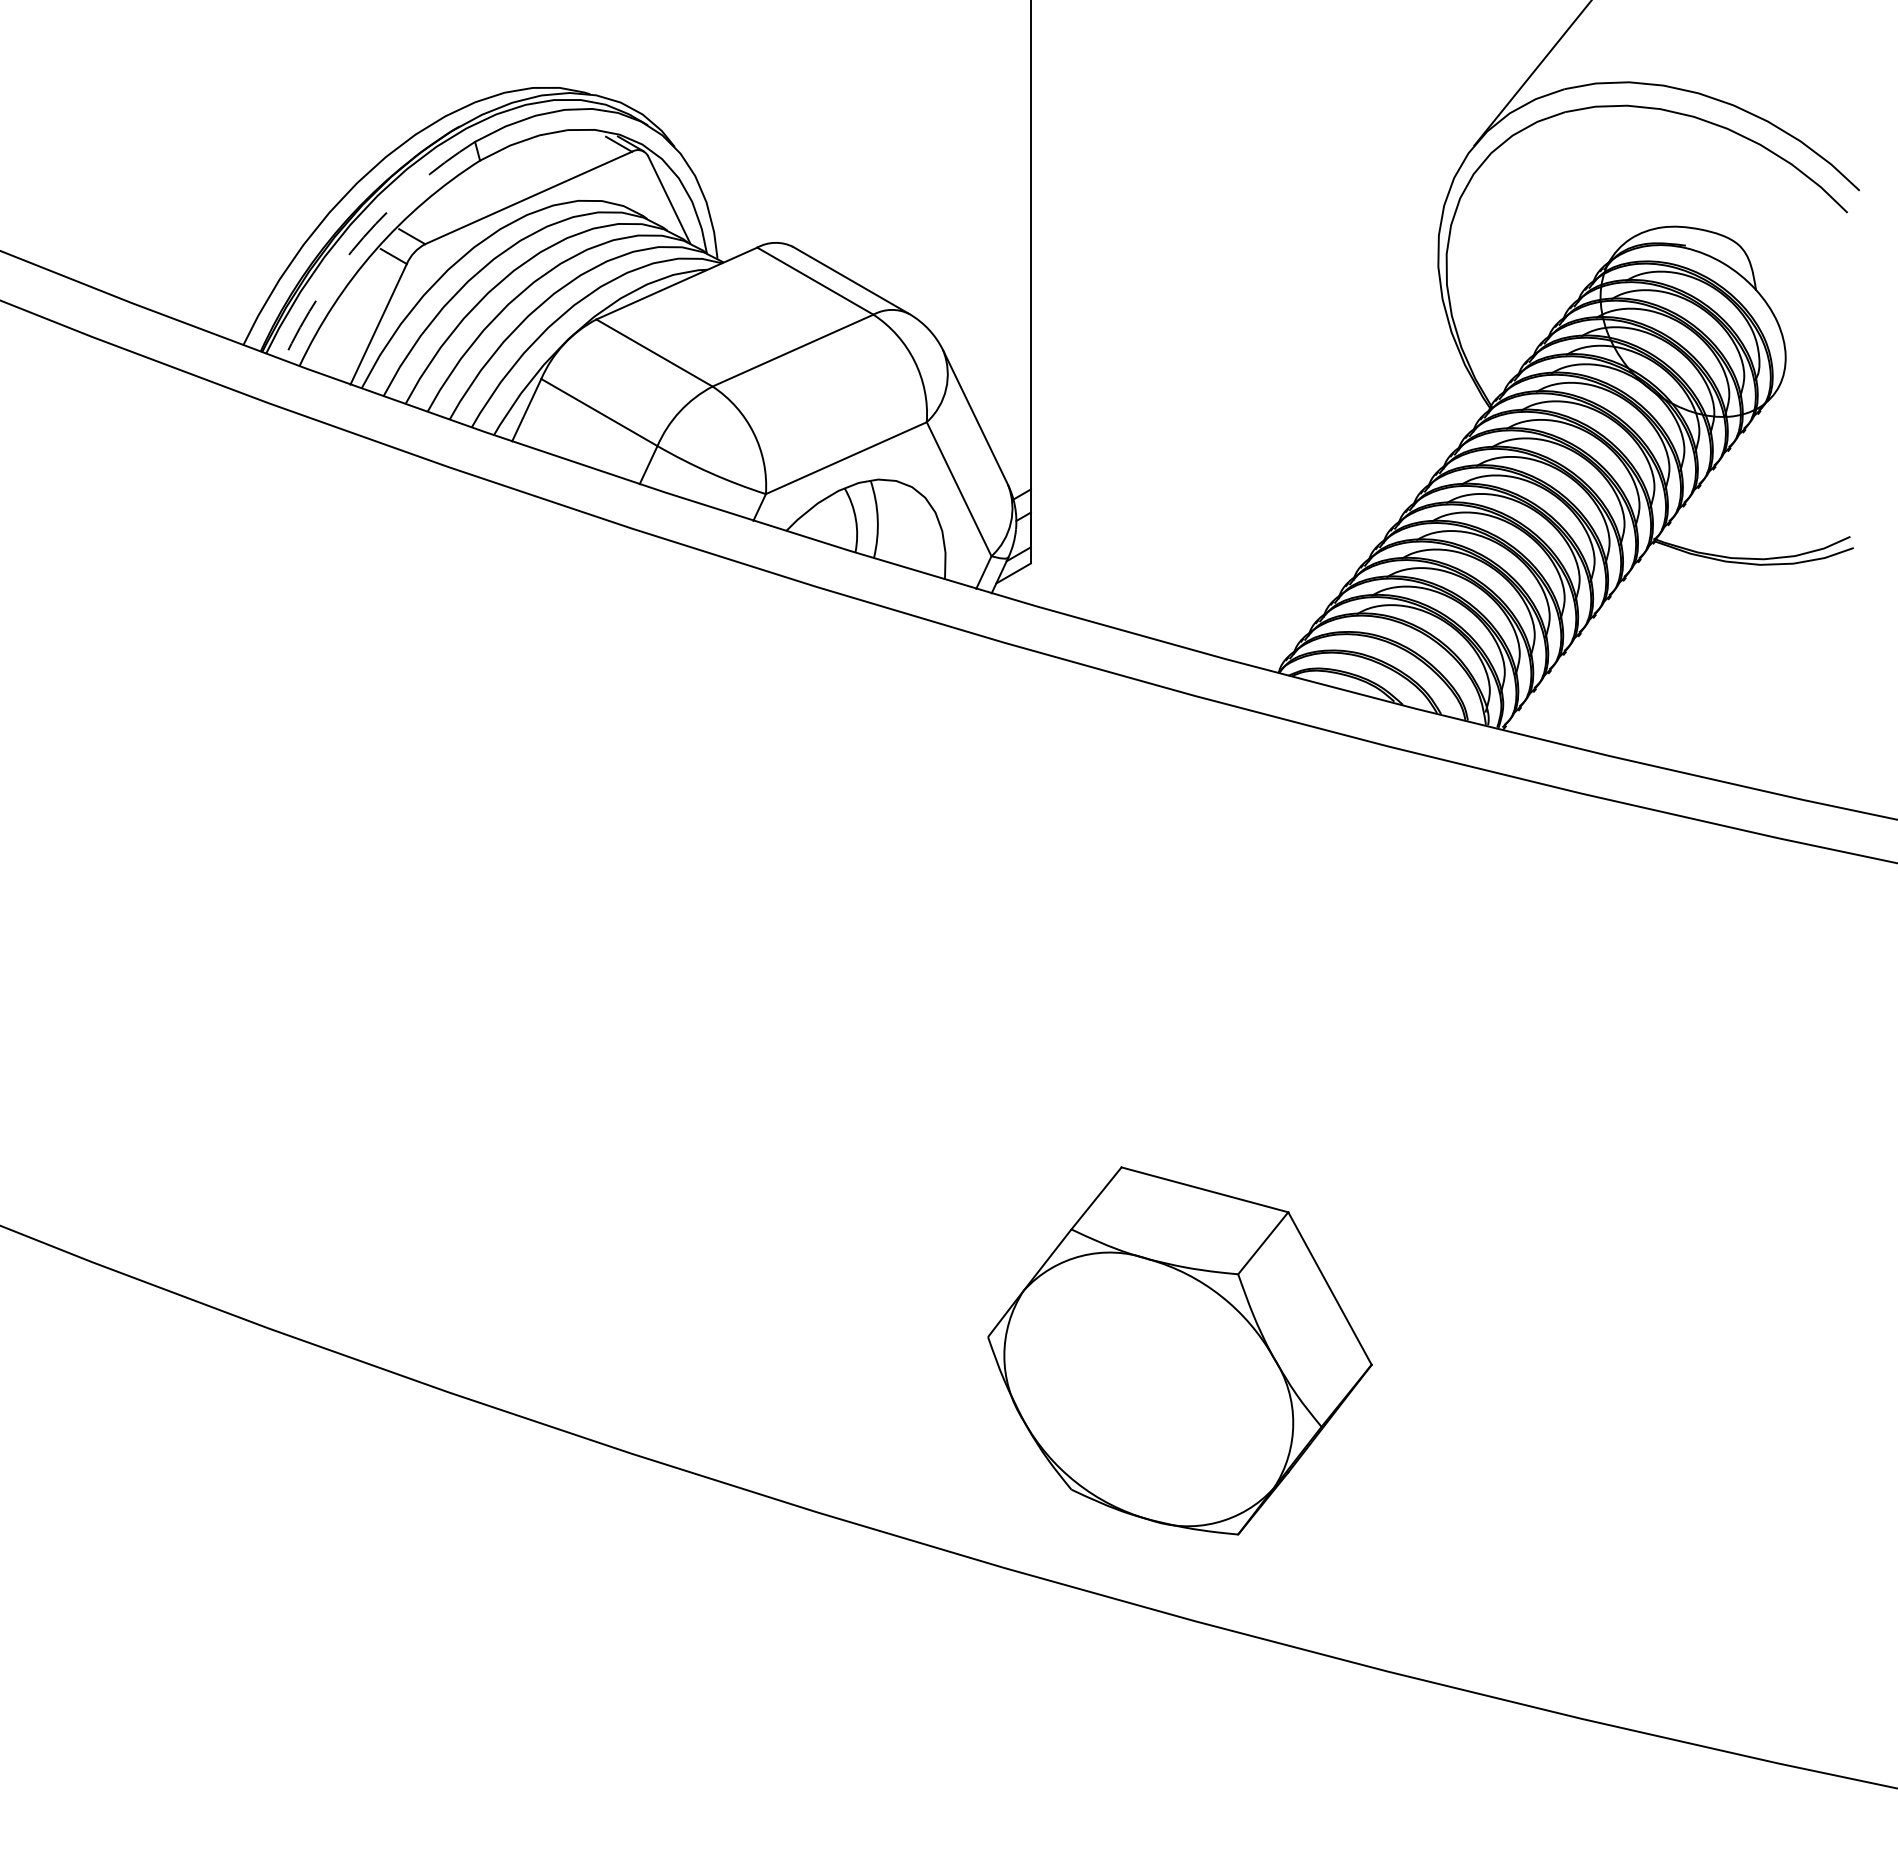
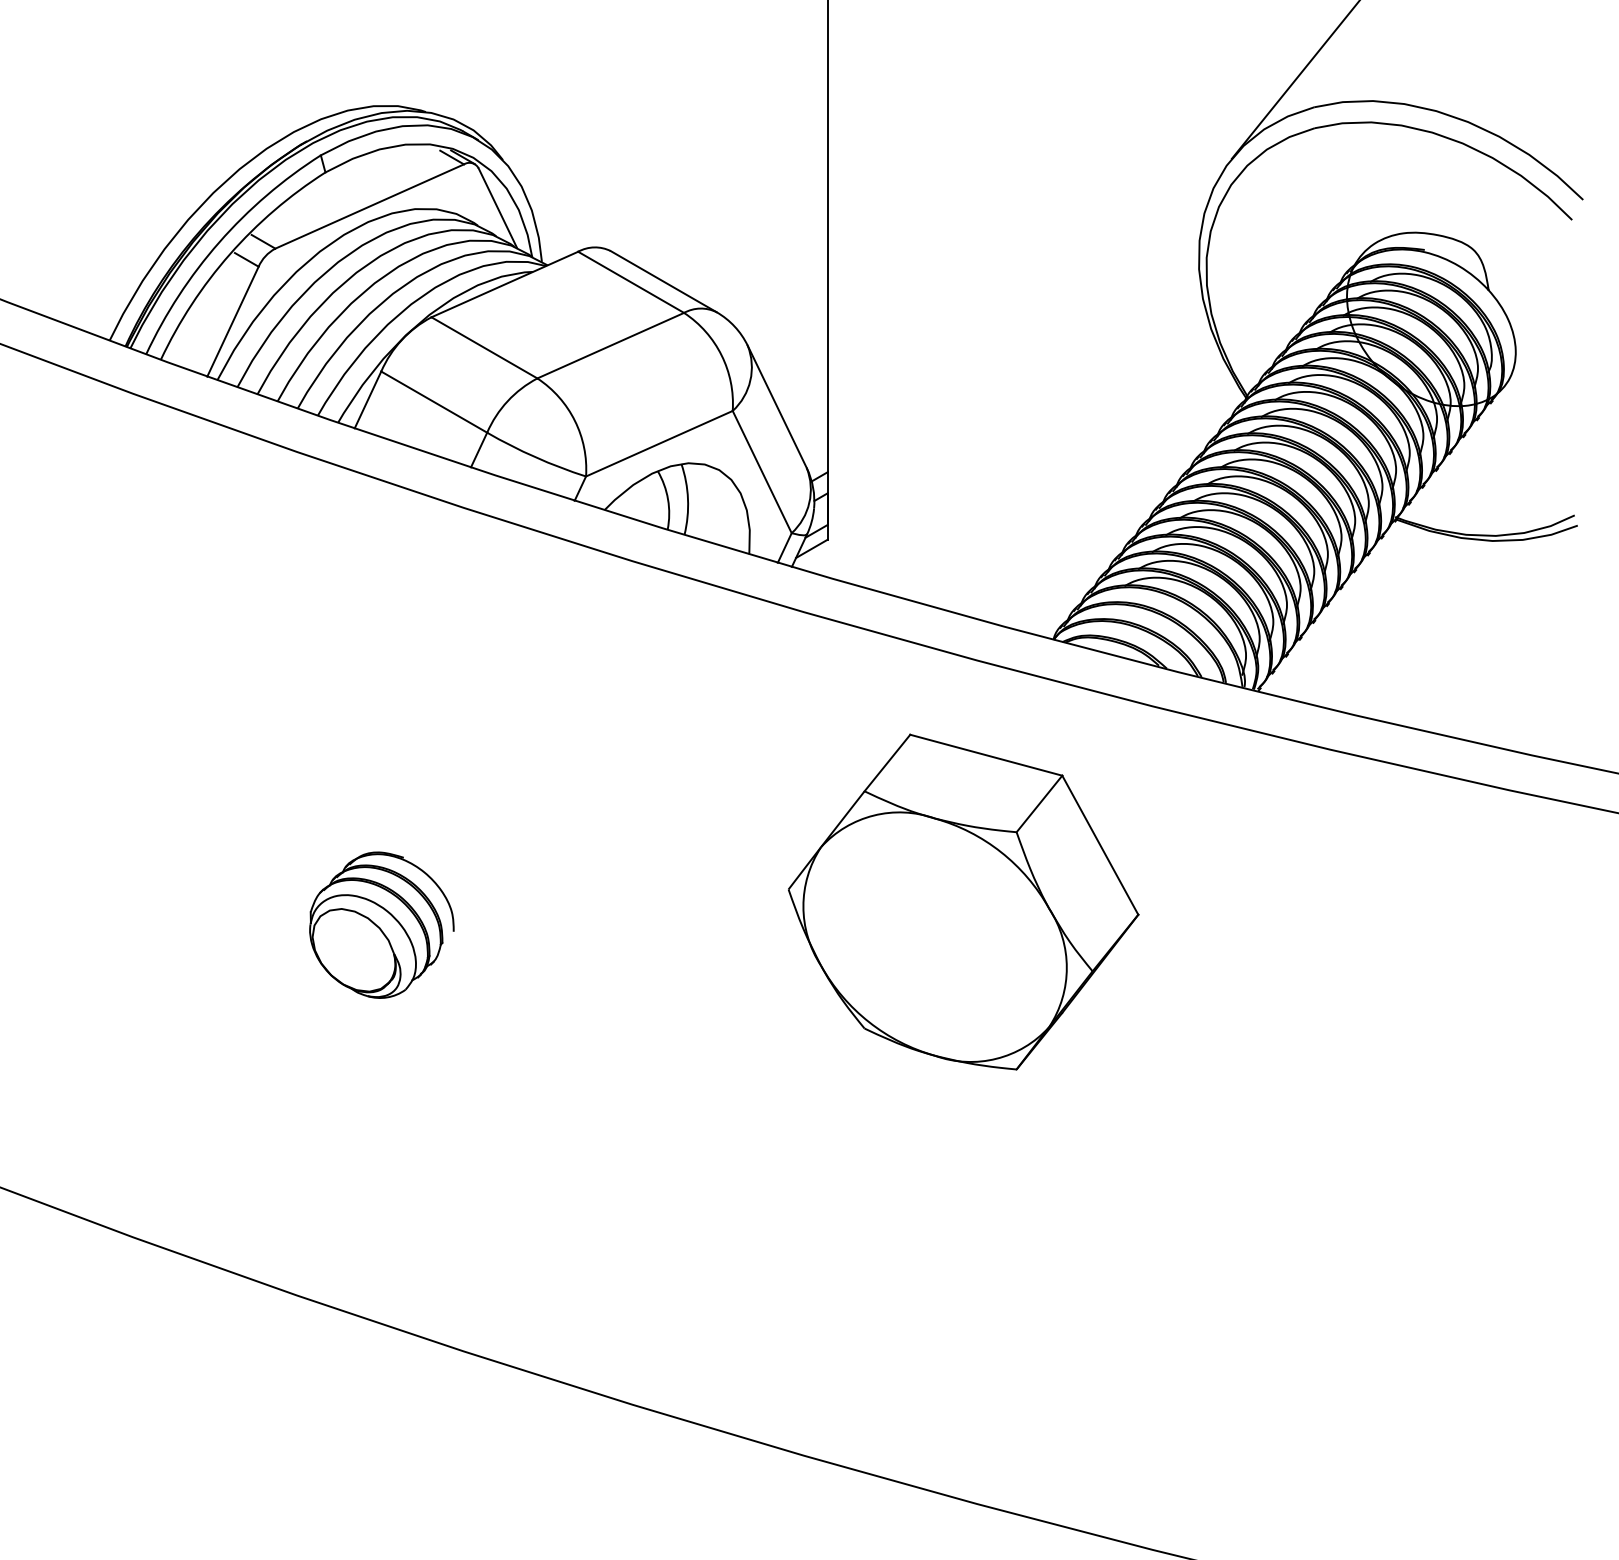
arc: (363, 237) -> (219, 242), dashed -> solid
part: (541, 986) -> (381, 925), added
part: (1179, 1350) -> (963, 901), moved

